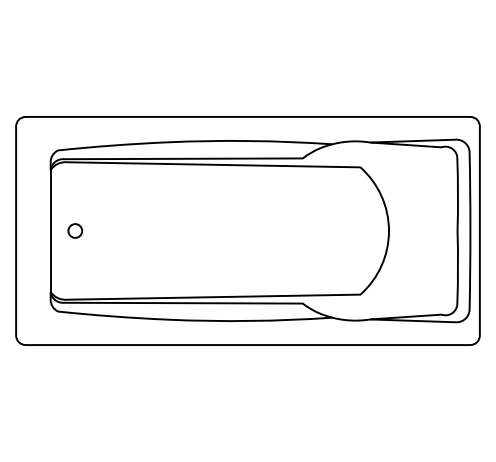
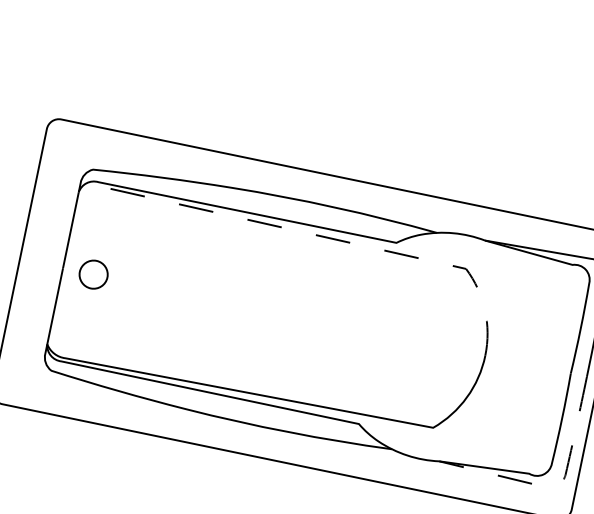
line: (238, 165) -> (314, 235), solid -> dashed
circle: (75, 230) -> (94, 274), size x1.6
line: (464, 319) -> (556, 485), solid -> dashed

